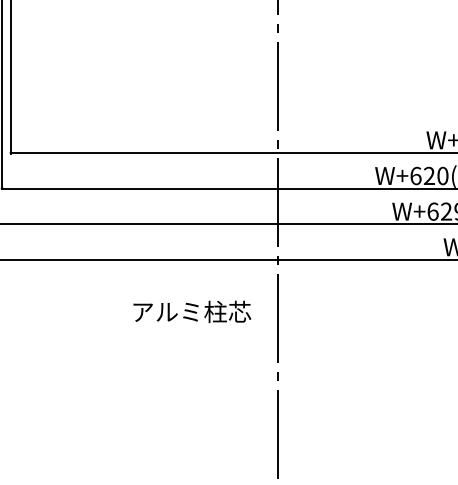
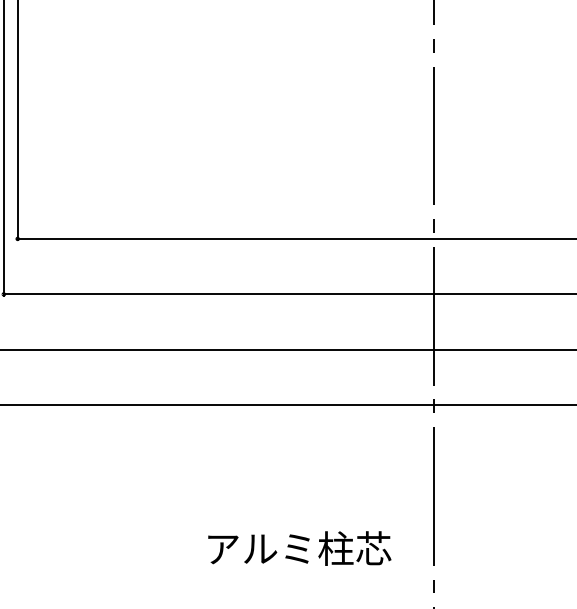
text: (192, 311) -> (299, 547), moved

